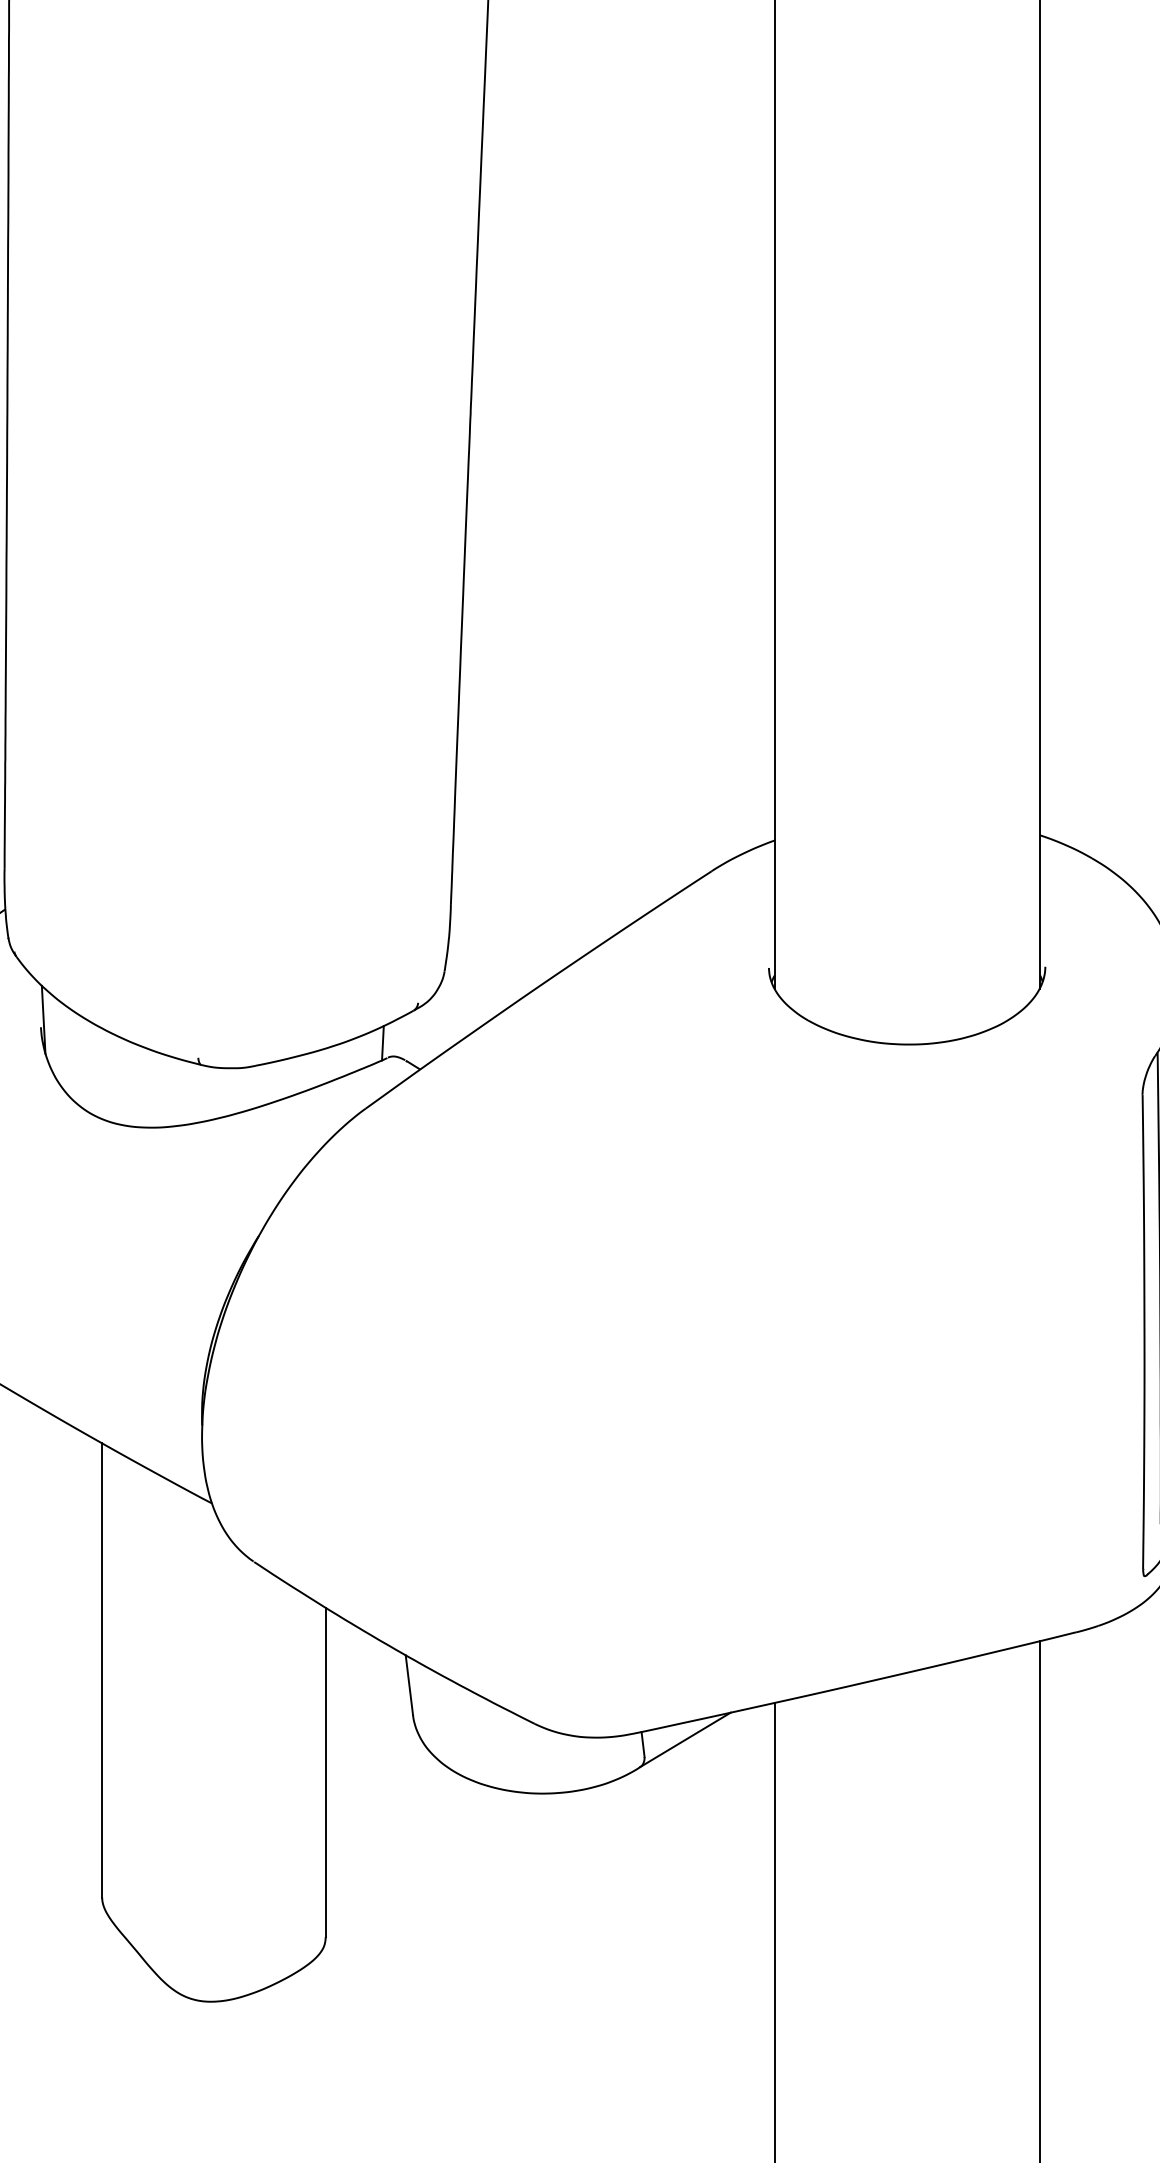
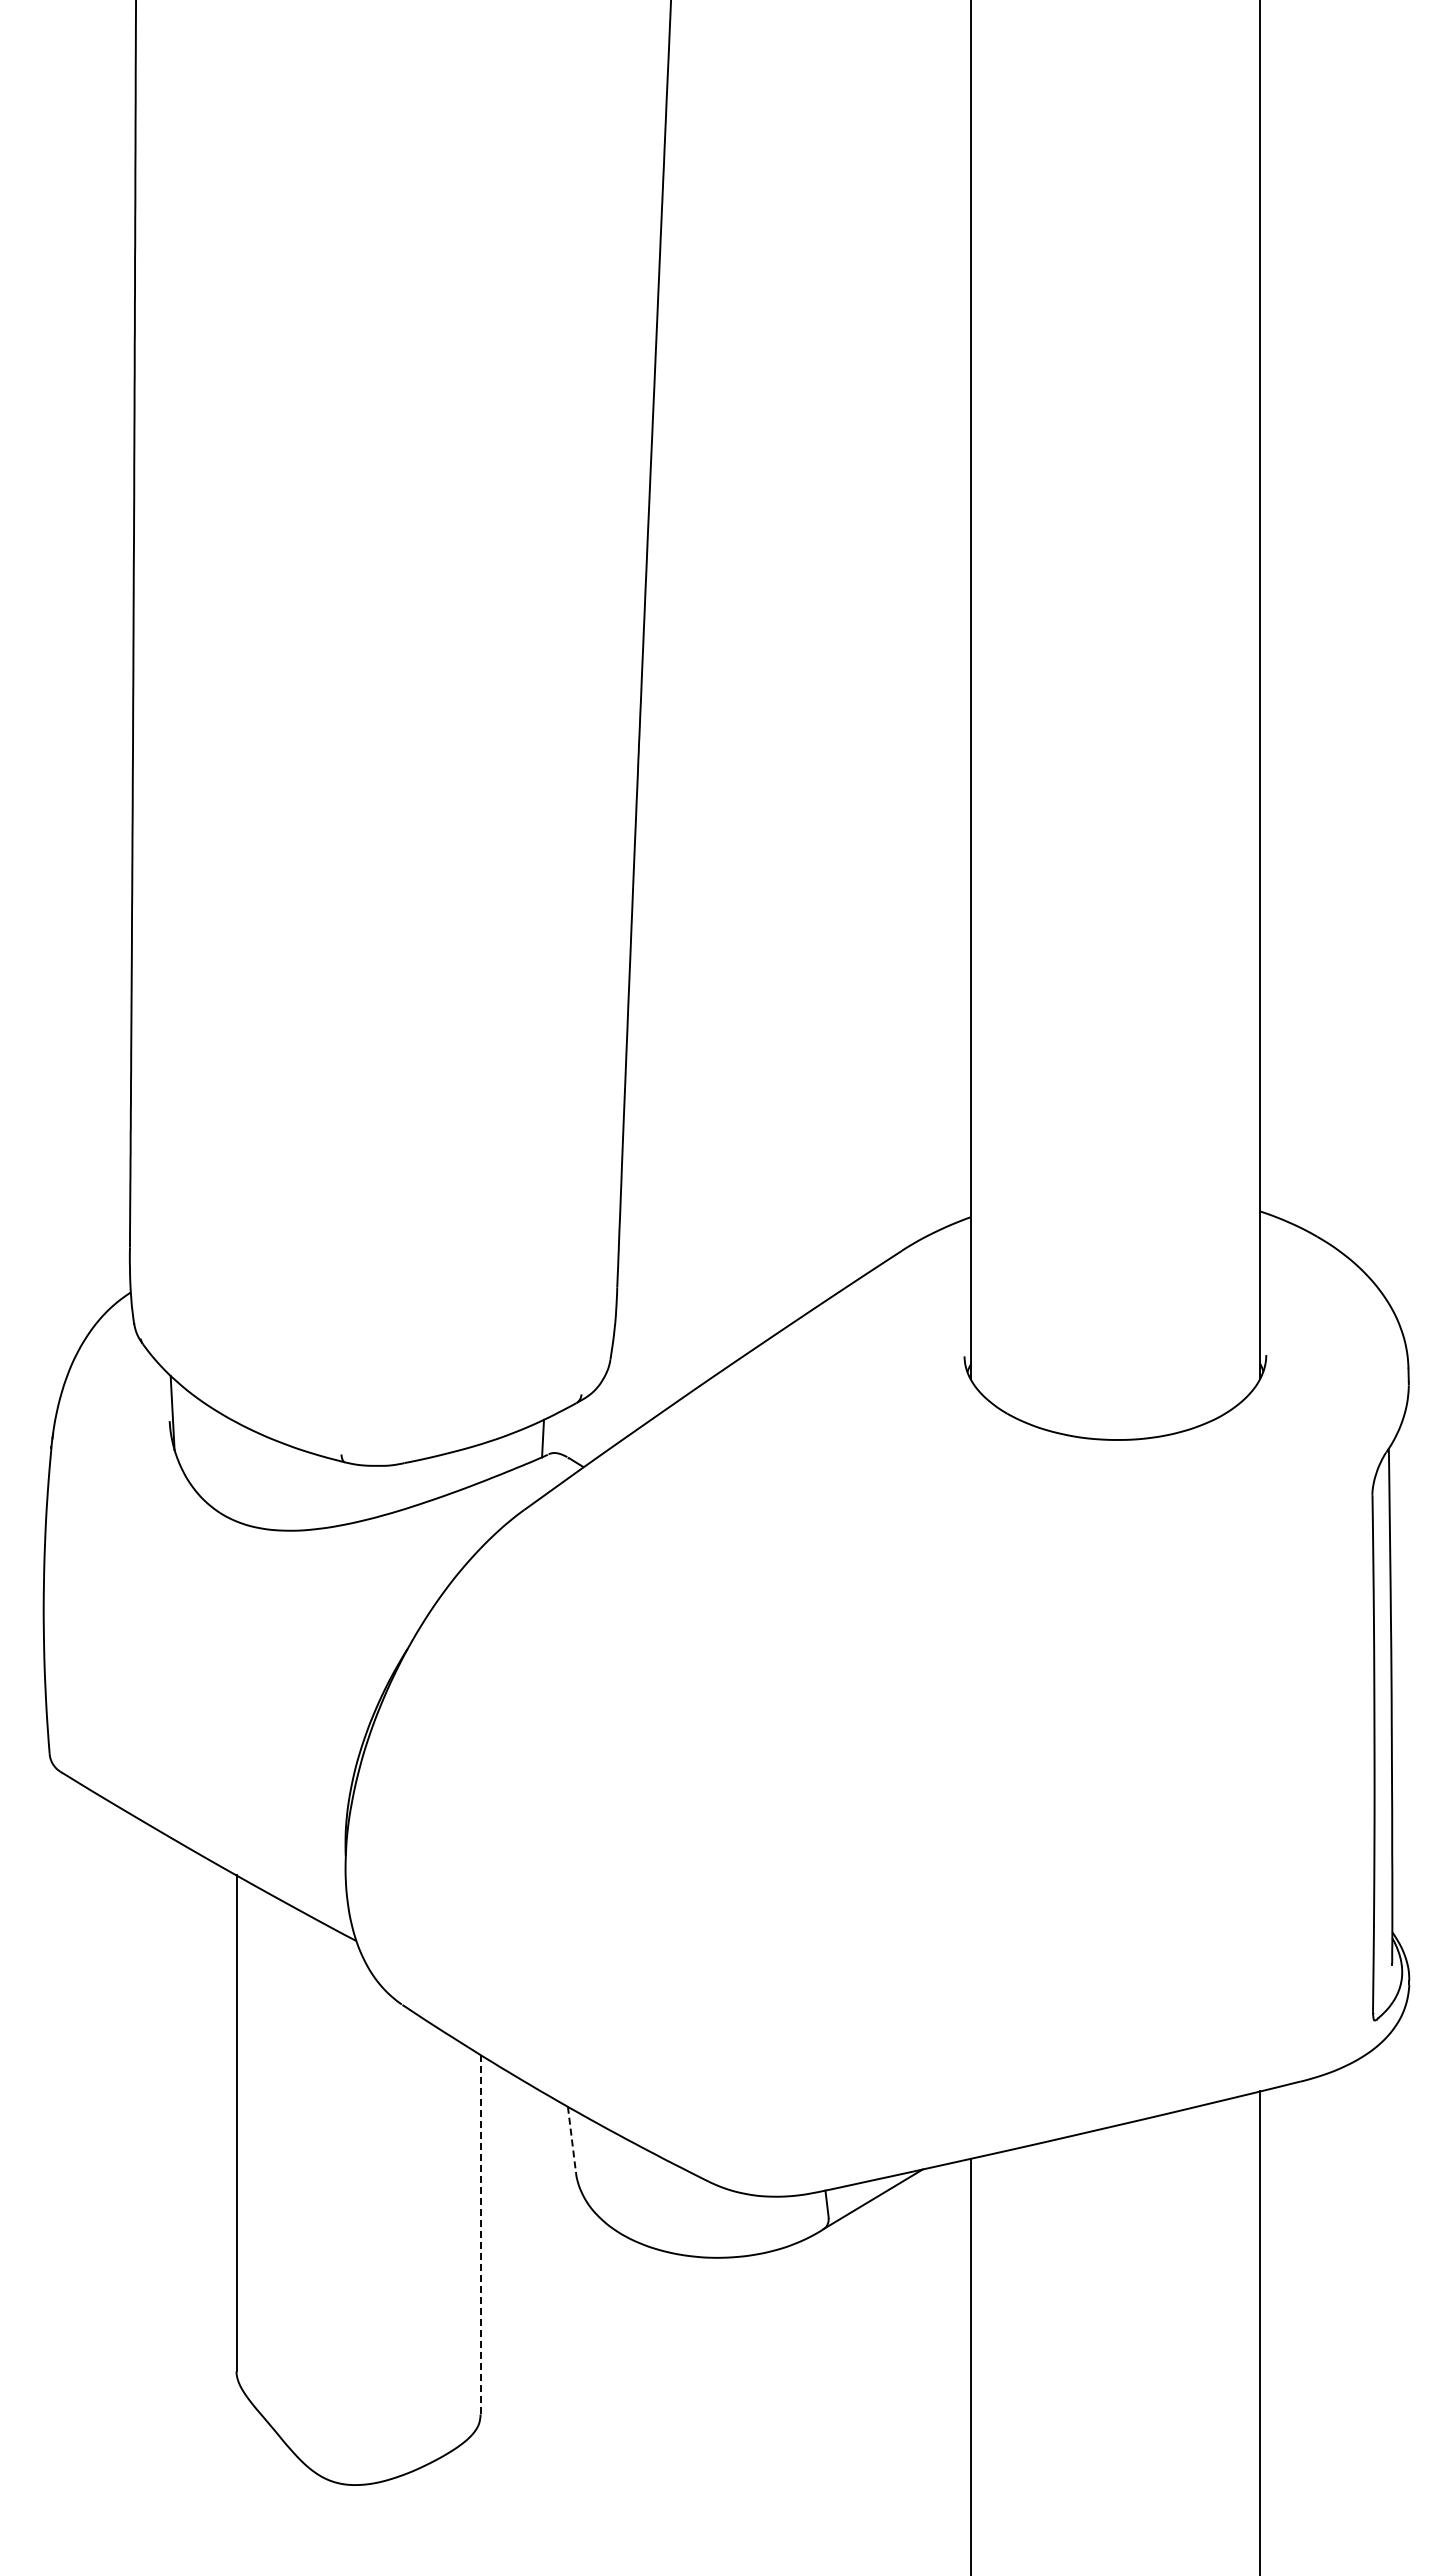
line: (408, 1685) -> (571, 2139), solid -> dashed
line: (325, 1772) -> (480, 2234), solid -> dashed

